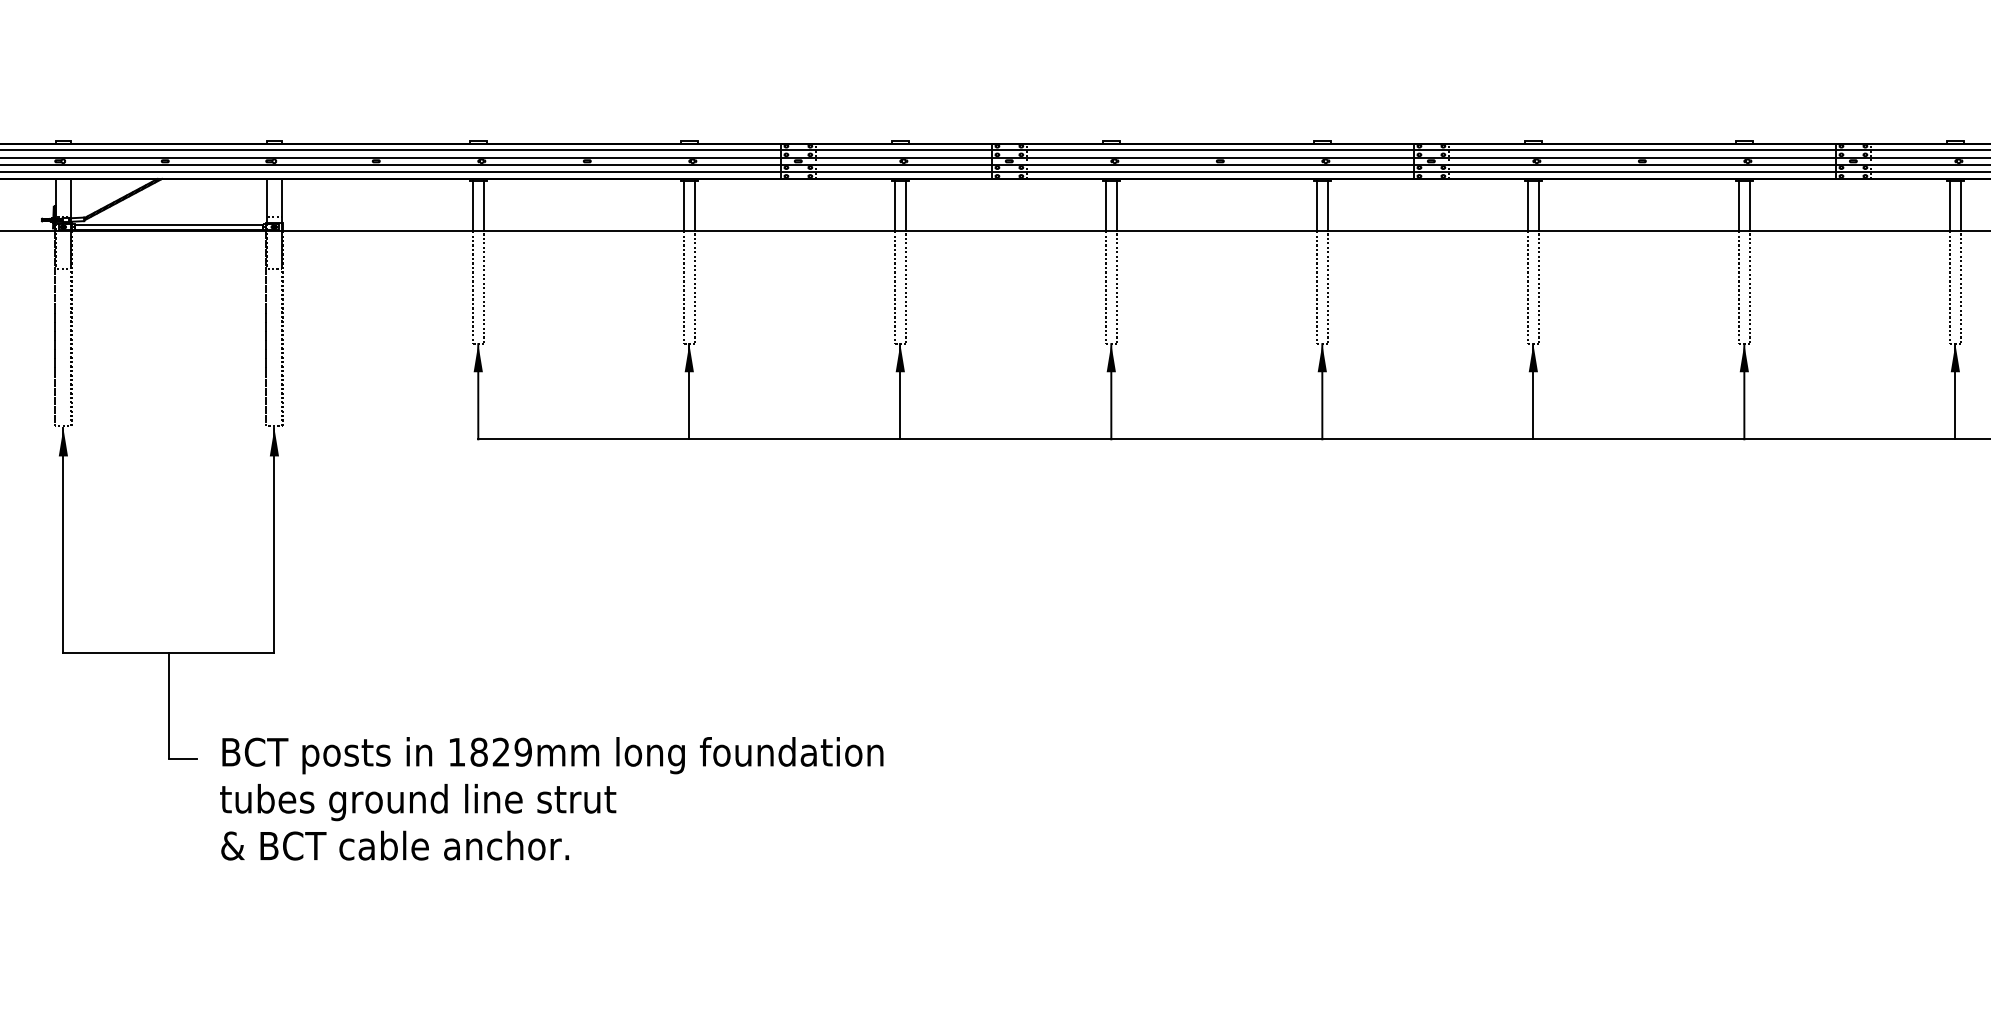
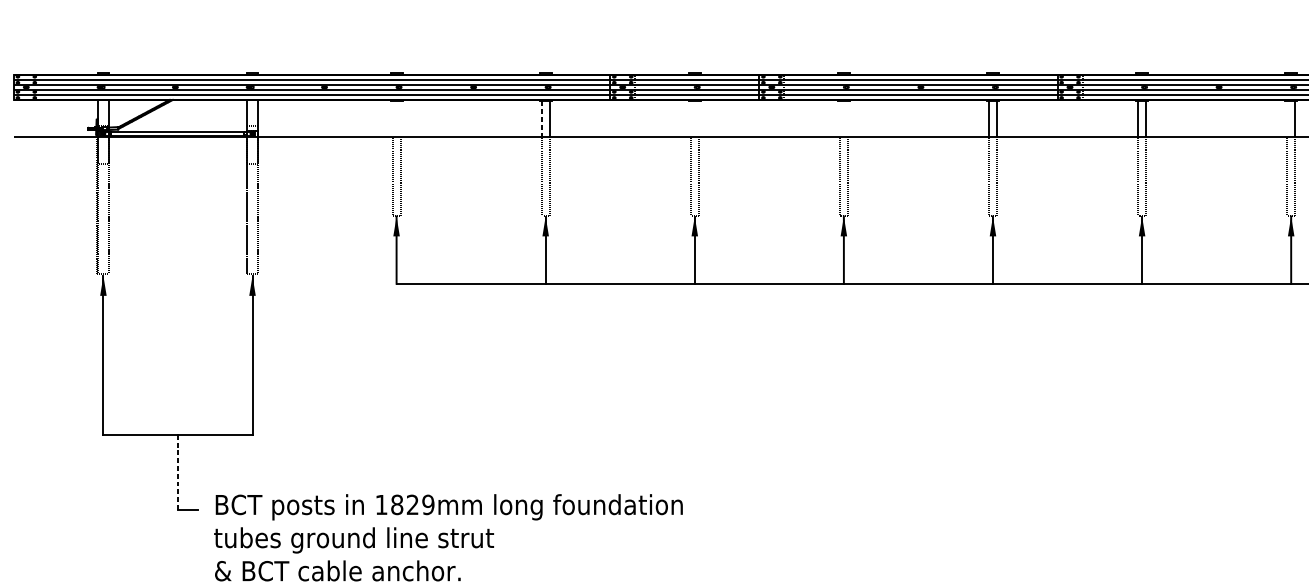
line: (472, 206) -> (392, 119), removed
line: (483, 206) -> (400, 119), removed
line: (683, 206) -> (541, 119), solid -> dashed
line: (894, 206) -> (690, 119), removed
line: (905, 206) -> (698, 119), removed
line: (1105, 206) -> (839, 119), removed
line: (1116, 206) -> (847, 119), removed
line: (1738, 206) -> (1287, 119), removed
line: (168, 706) -> (177, 472), solid -> dashed

